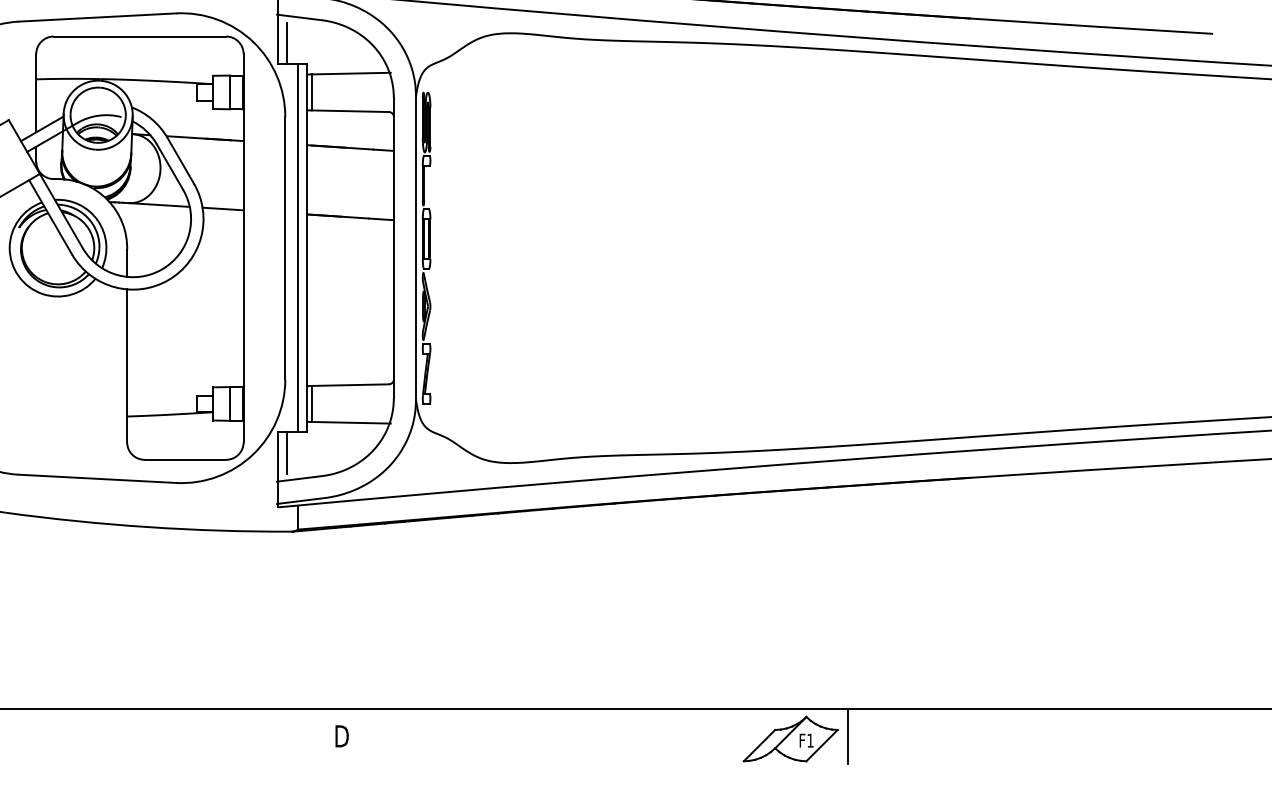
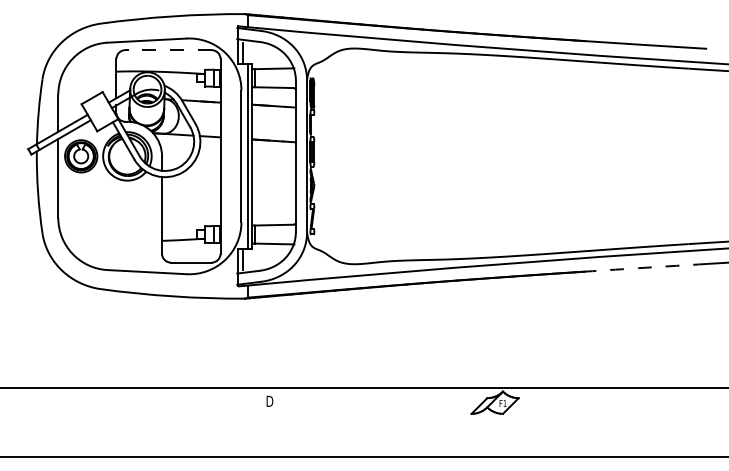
line: (139, 37) -> (168, 50), solid -> dashed
arc: (1092, 469) -> (646, 267), solid -> dashed
line: (849, 736) -> (524, 401), removed

